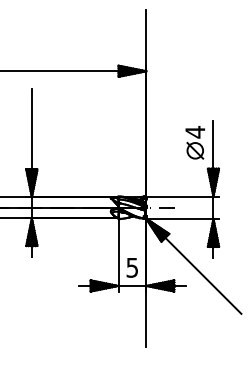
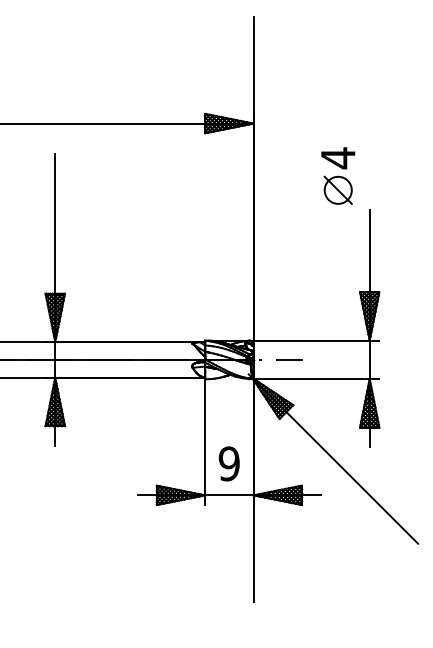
part: (194, 142) -> (336, 175), moved
text: (132, 267) -> (229, 463), 5 -> 9

